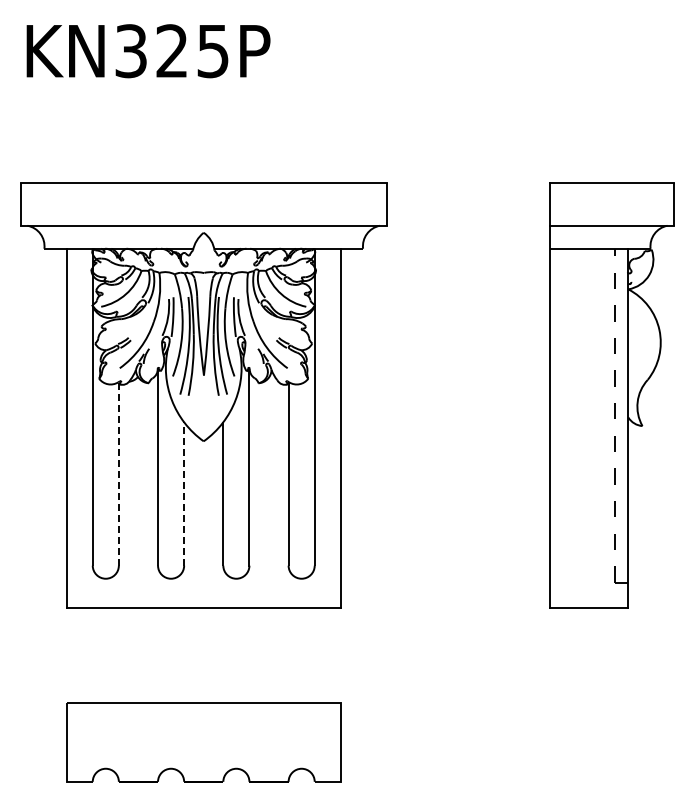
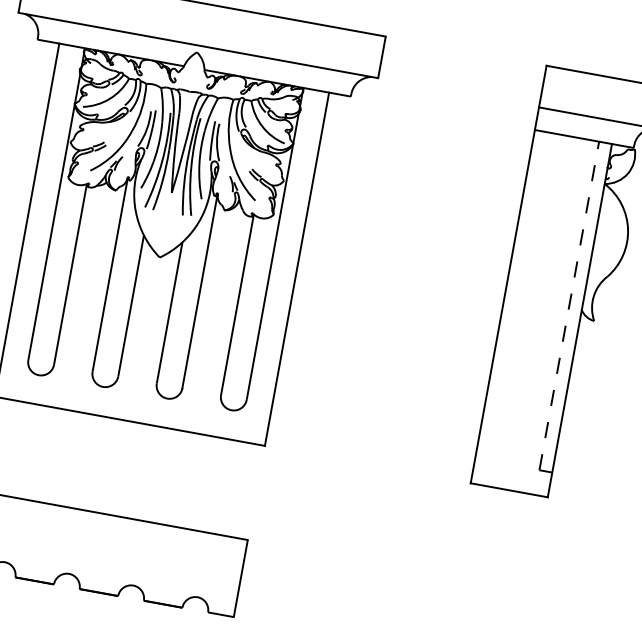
line: (118, 473) -> (70, 273), dashed -> solid
line: (184, 493) -> (131, 305), dashed -> solid

